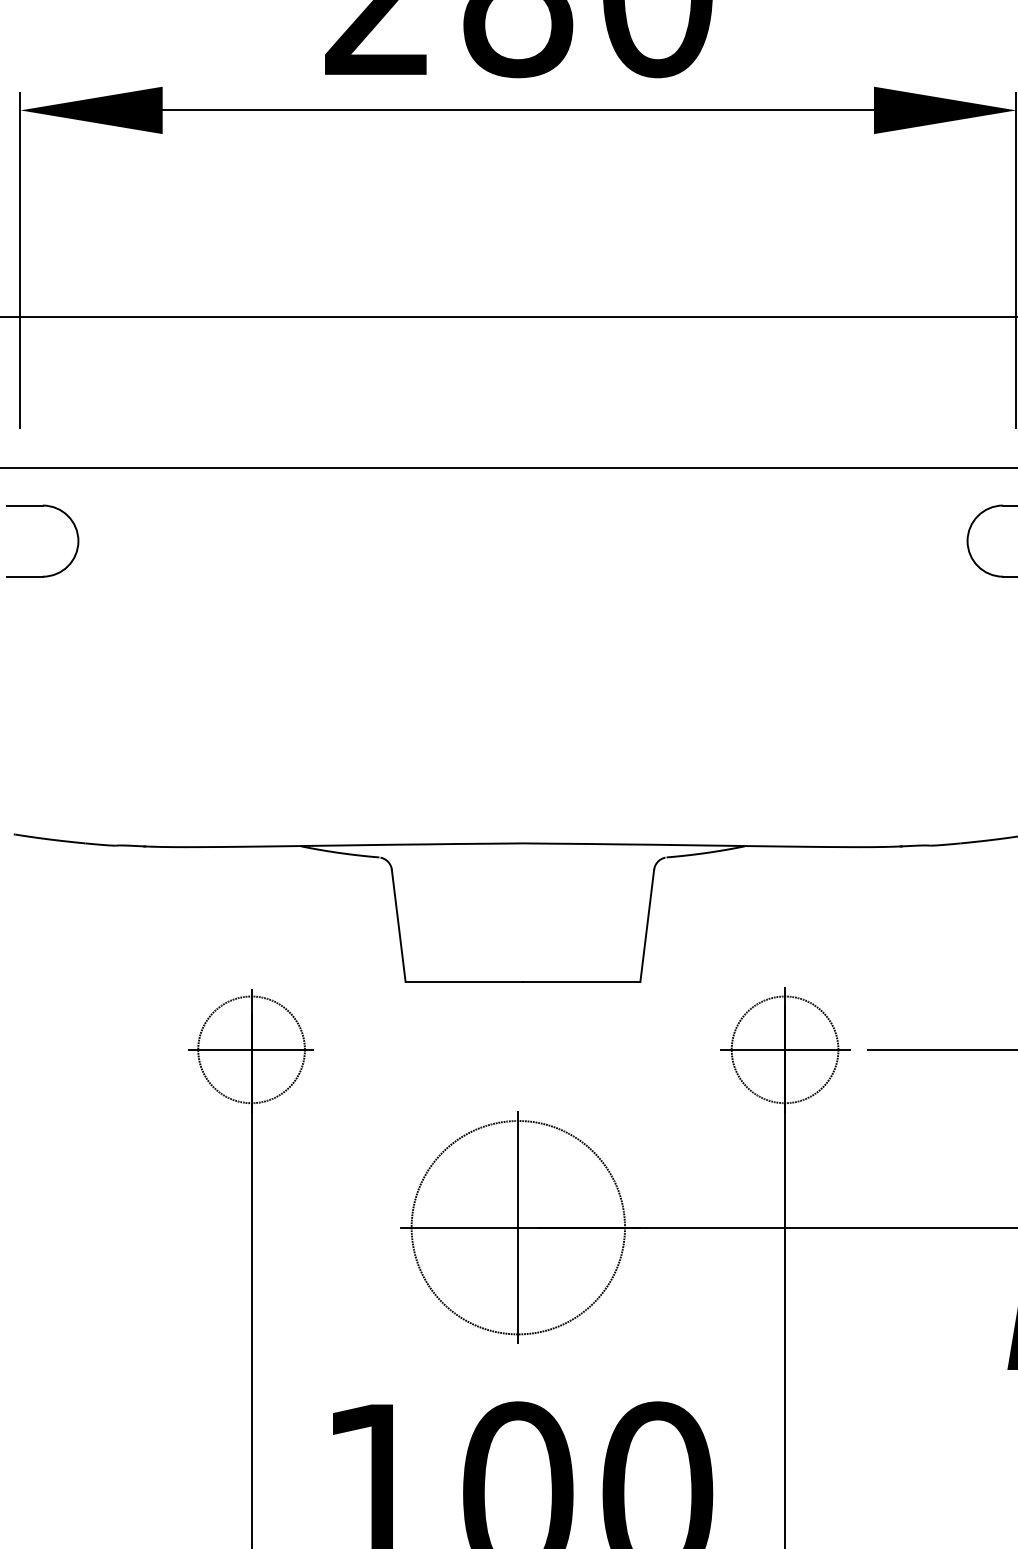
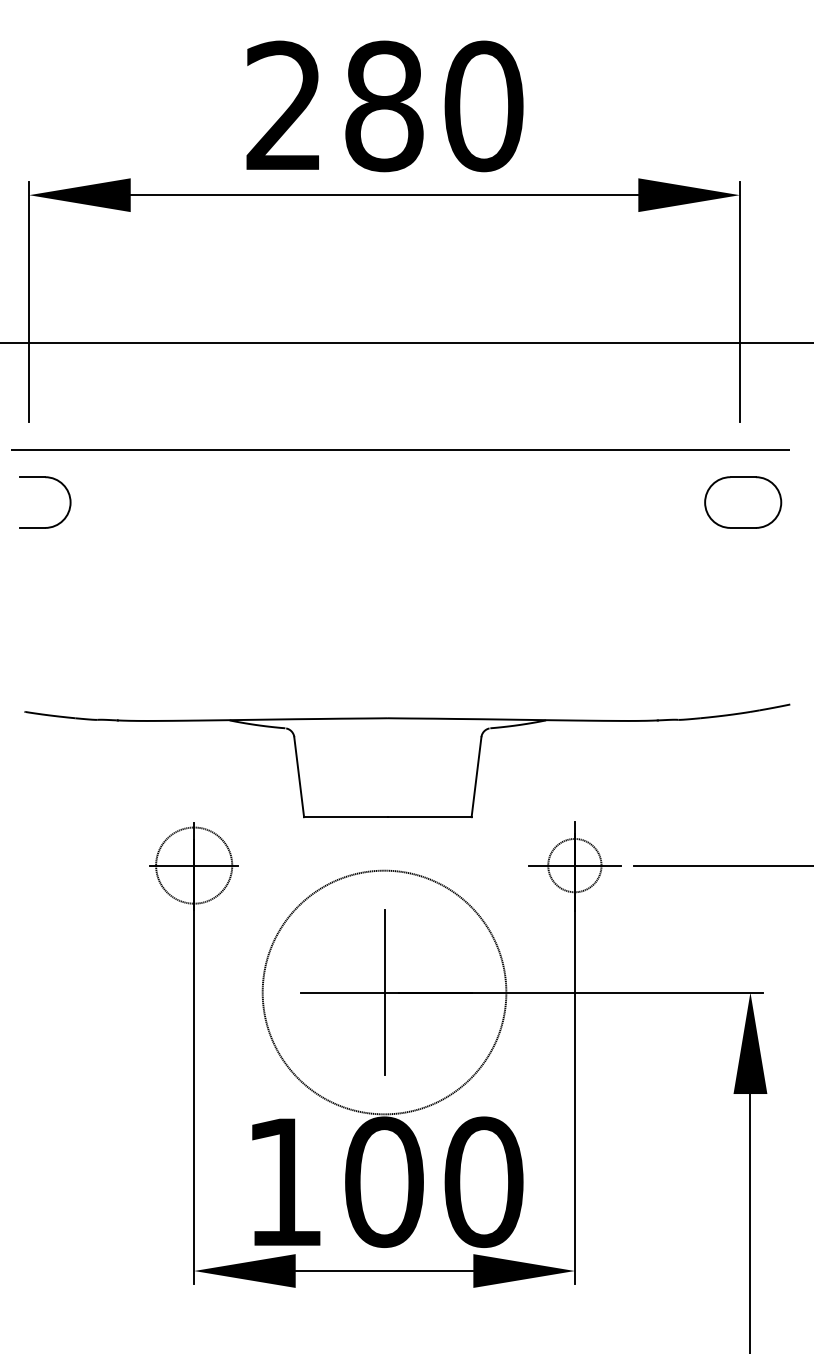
circle: (784, 1049) -> (574, 865), size x0.7
circle: (518, 1227) -> (384, 992), size x1.6

